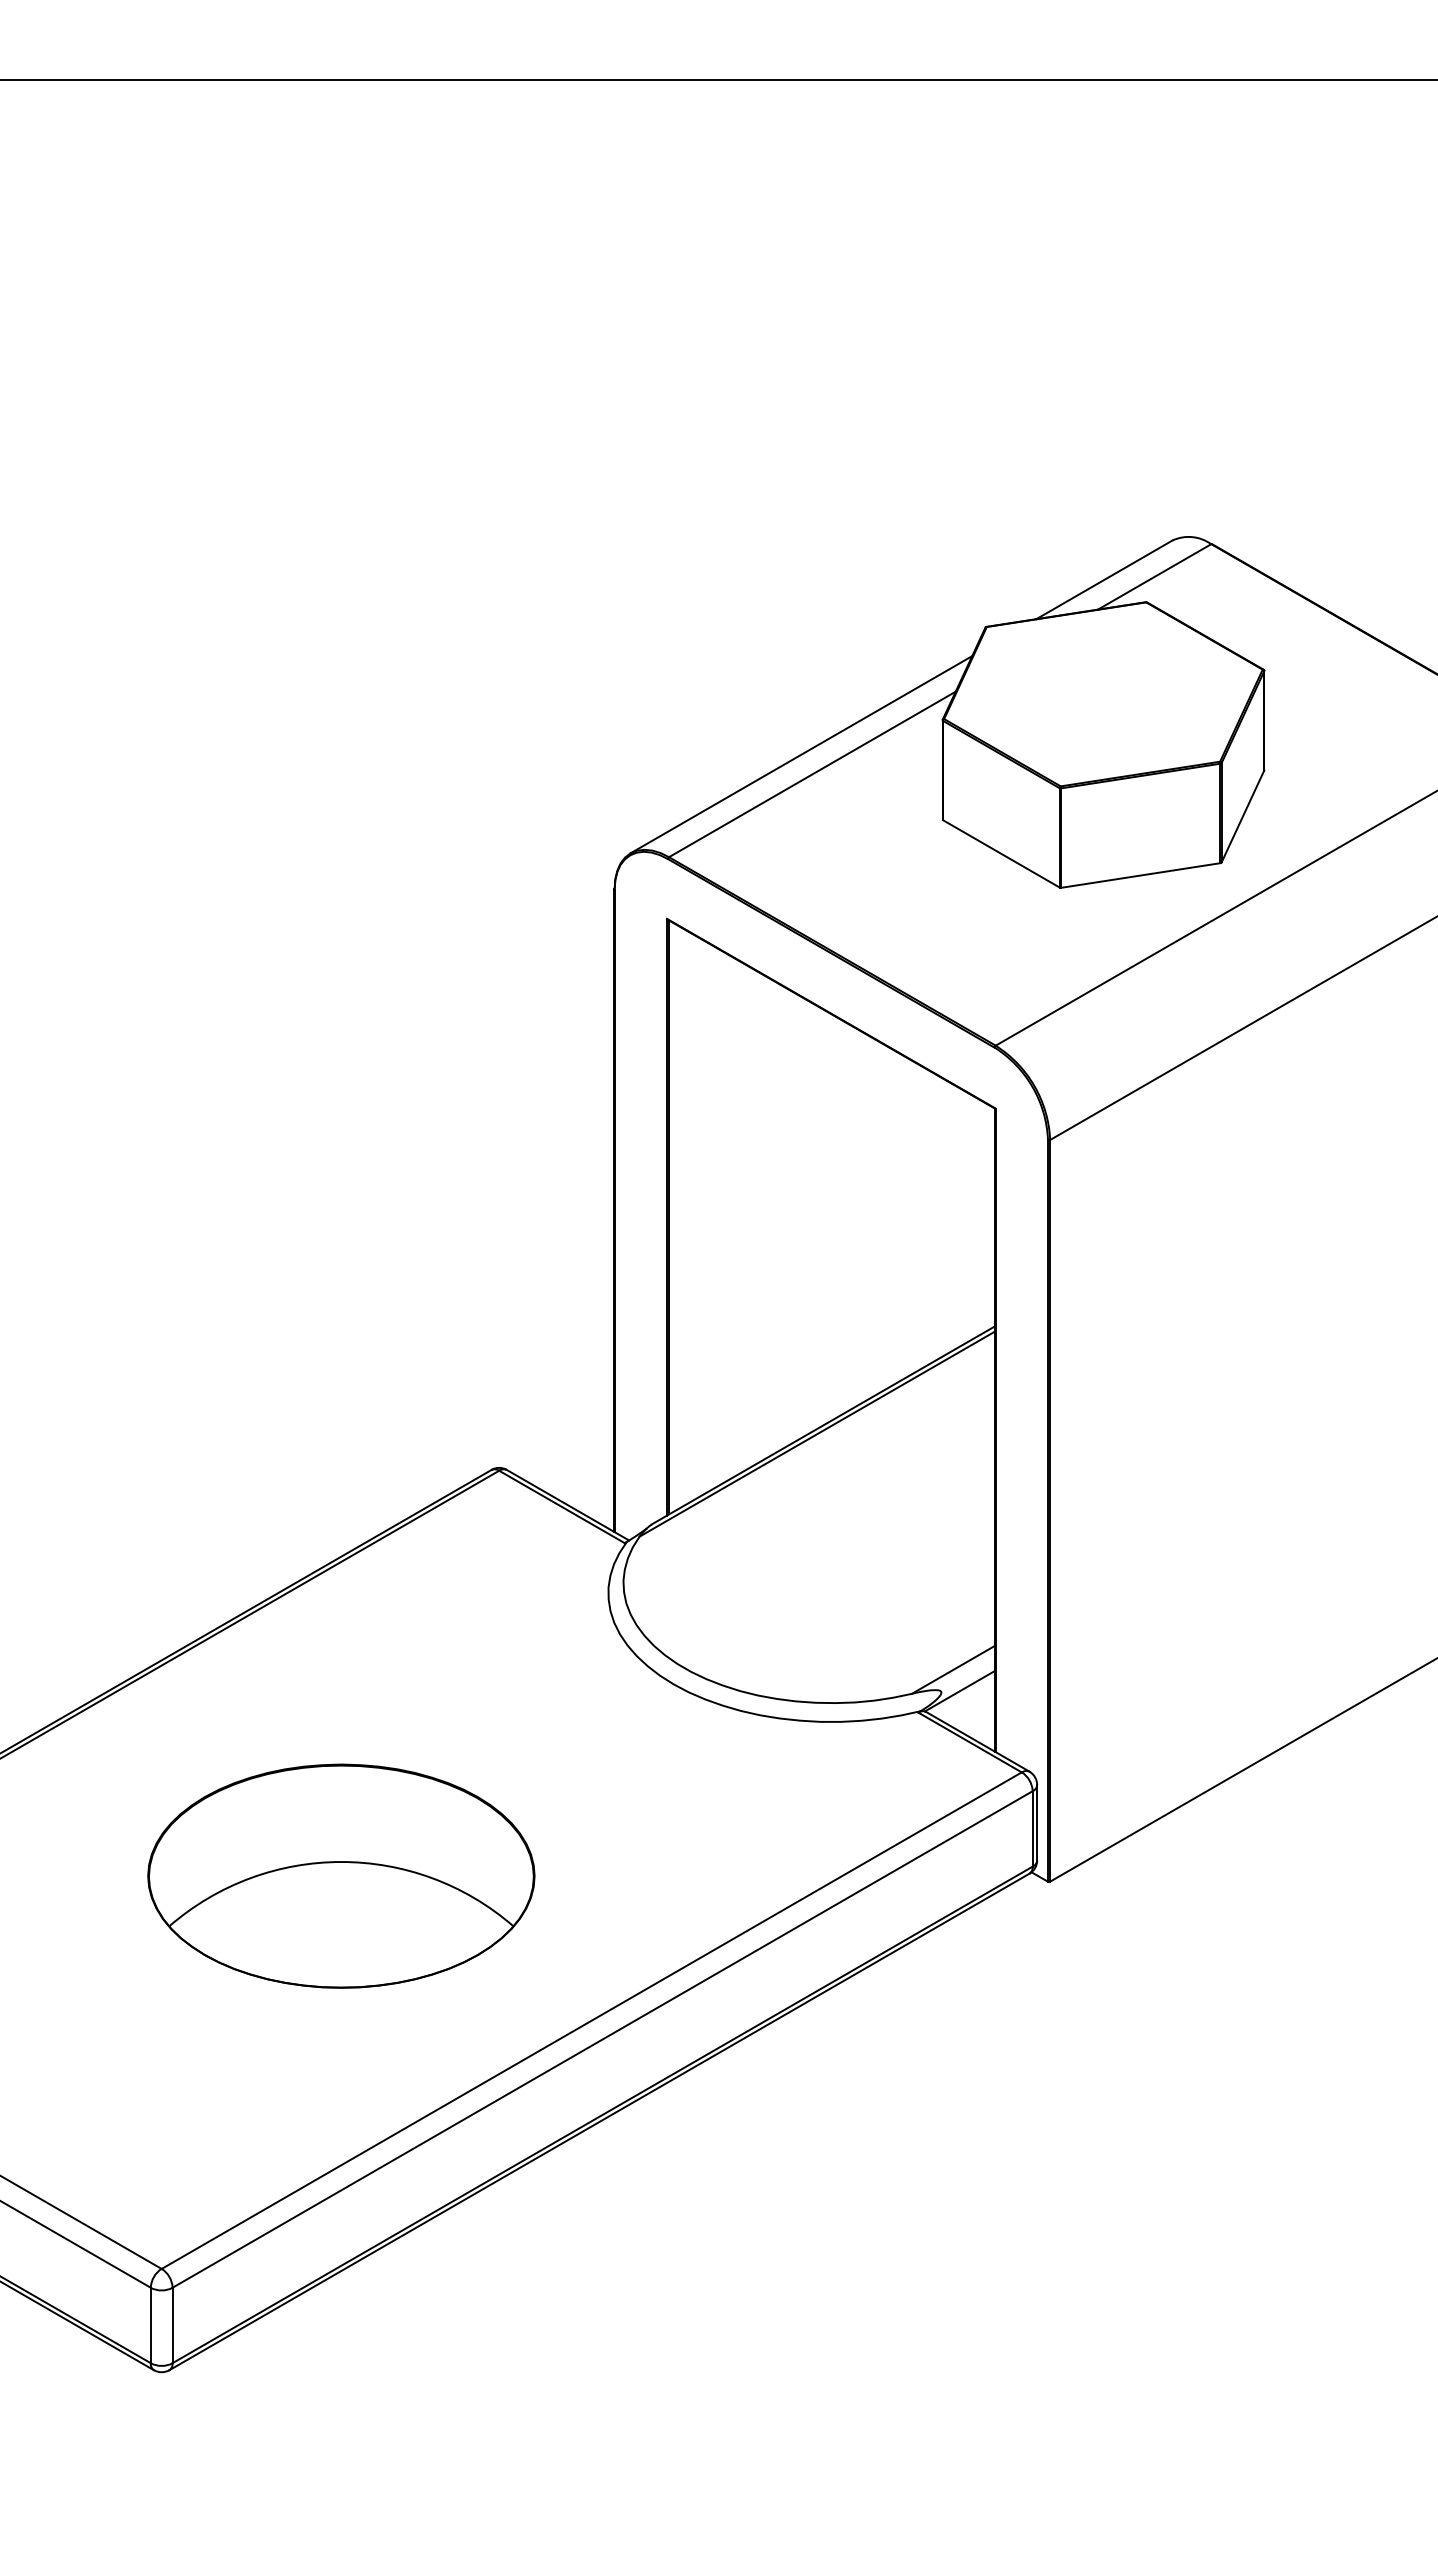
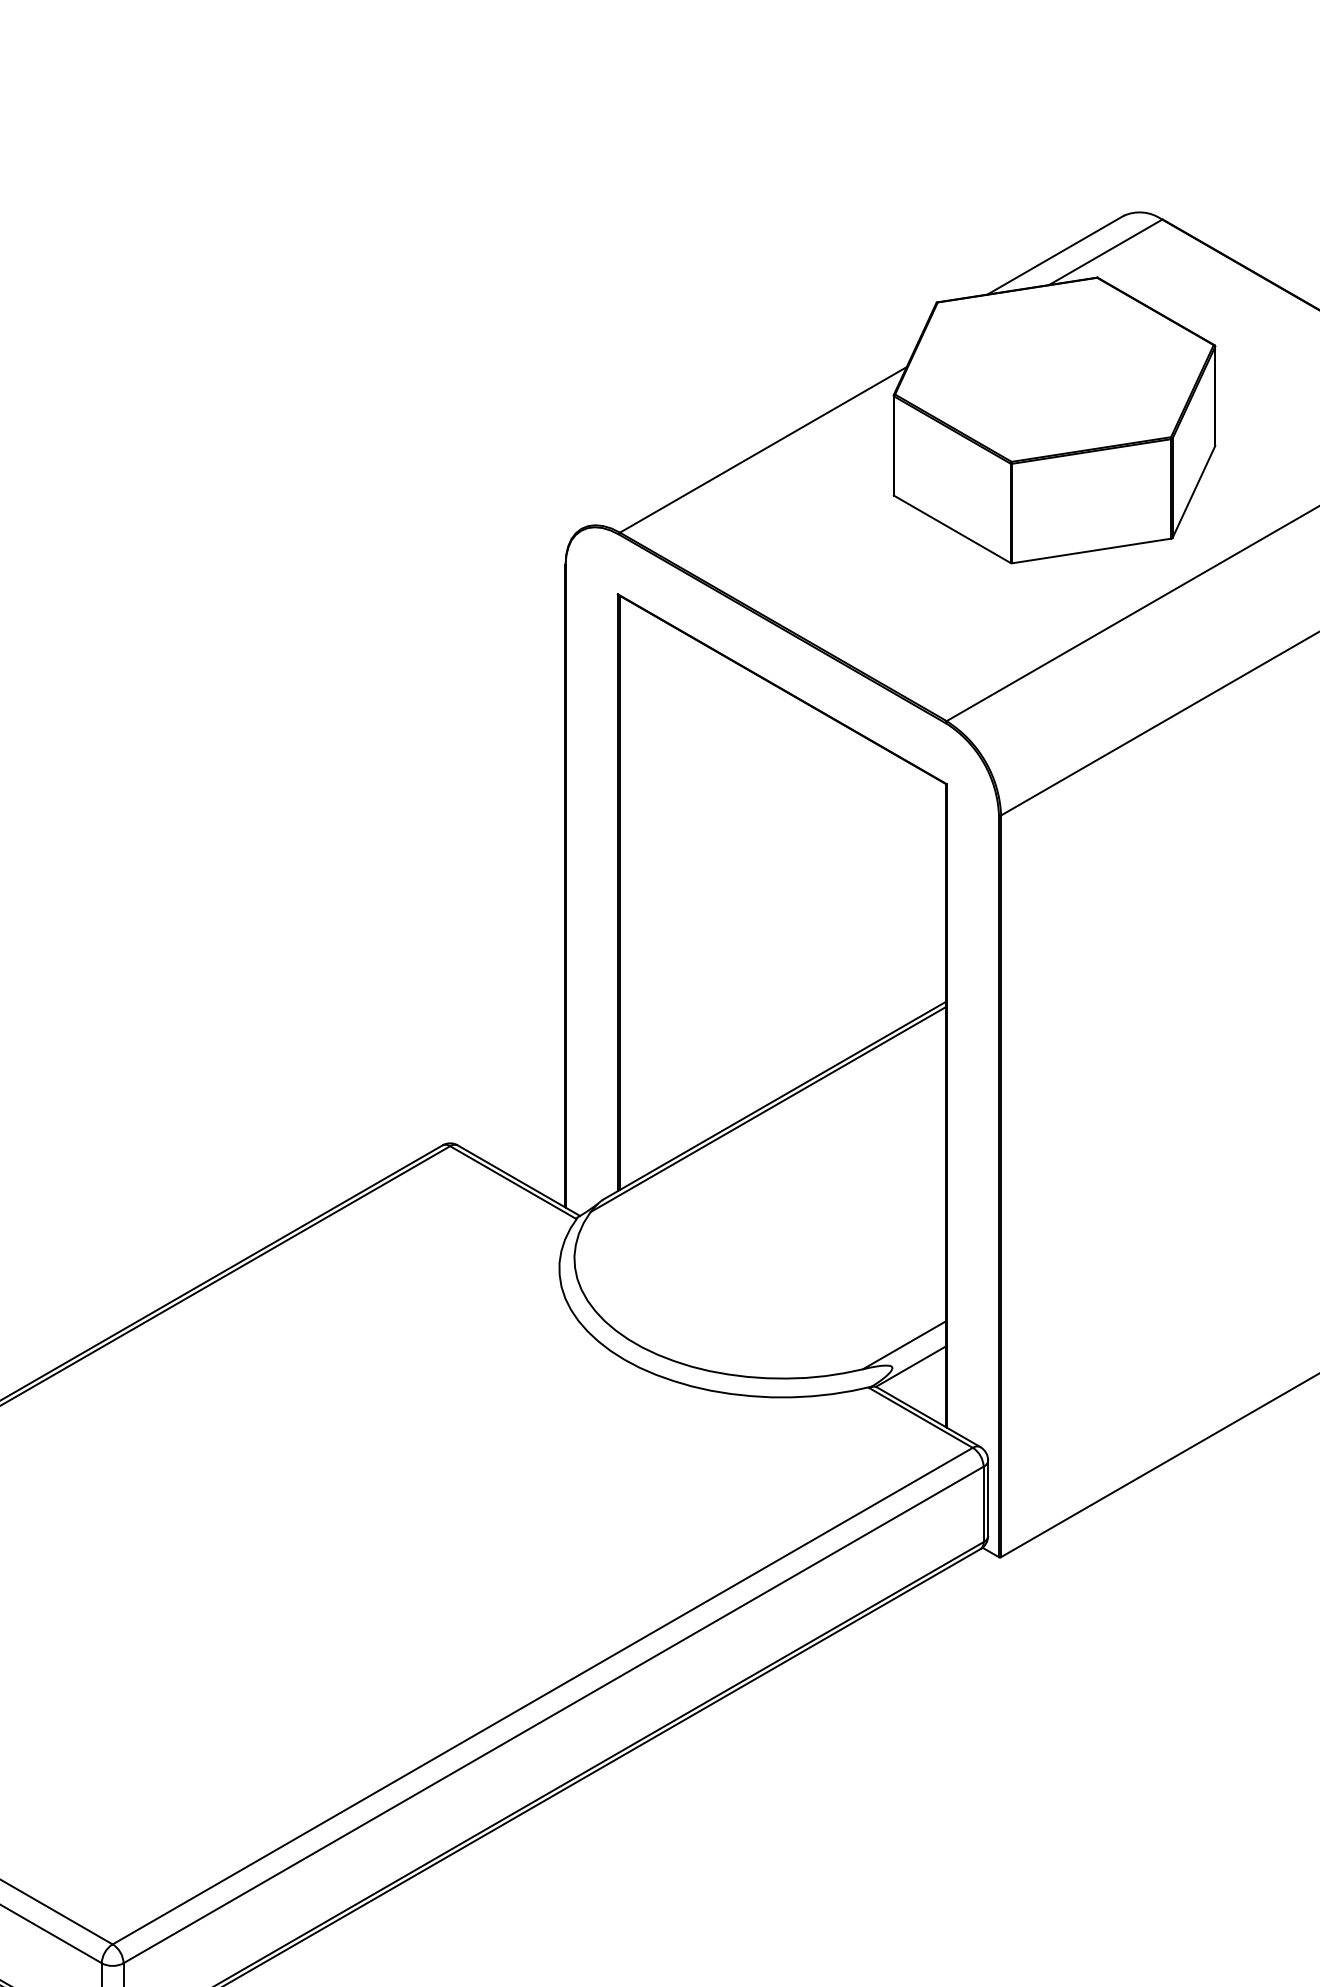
line: (801, 754) -> (752, 429), removed
part: (341, 1875) -> (292, 1550), removed

